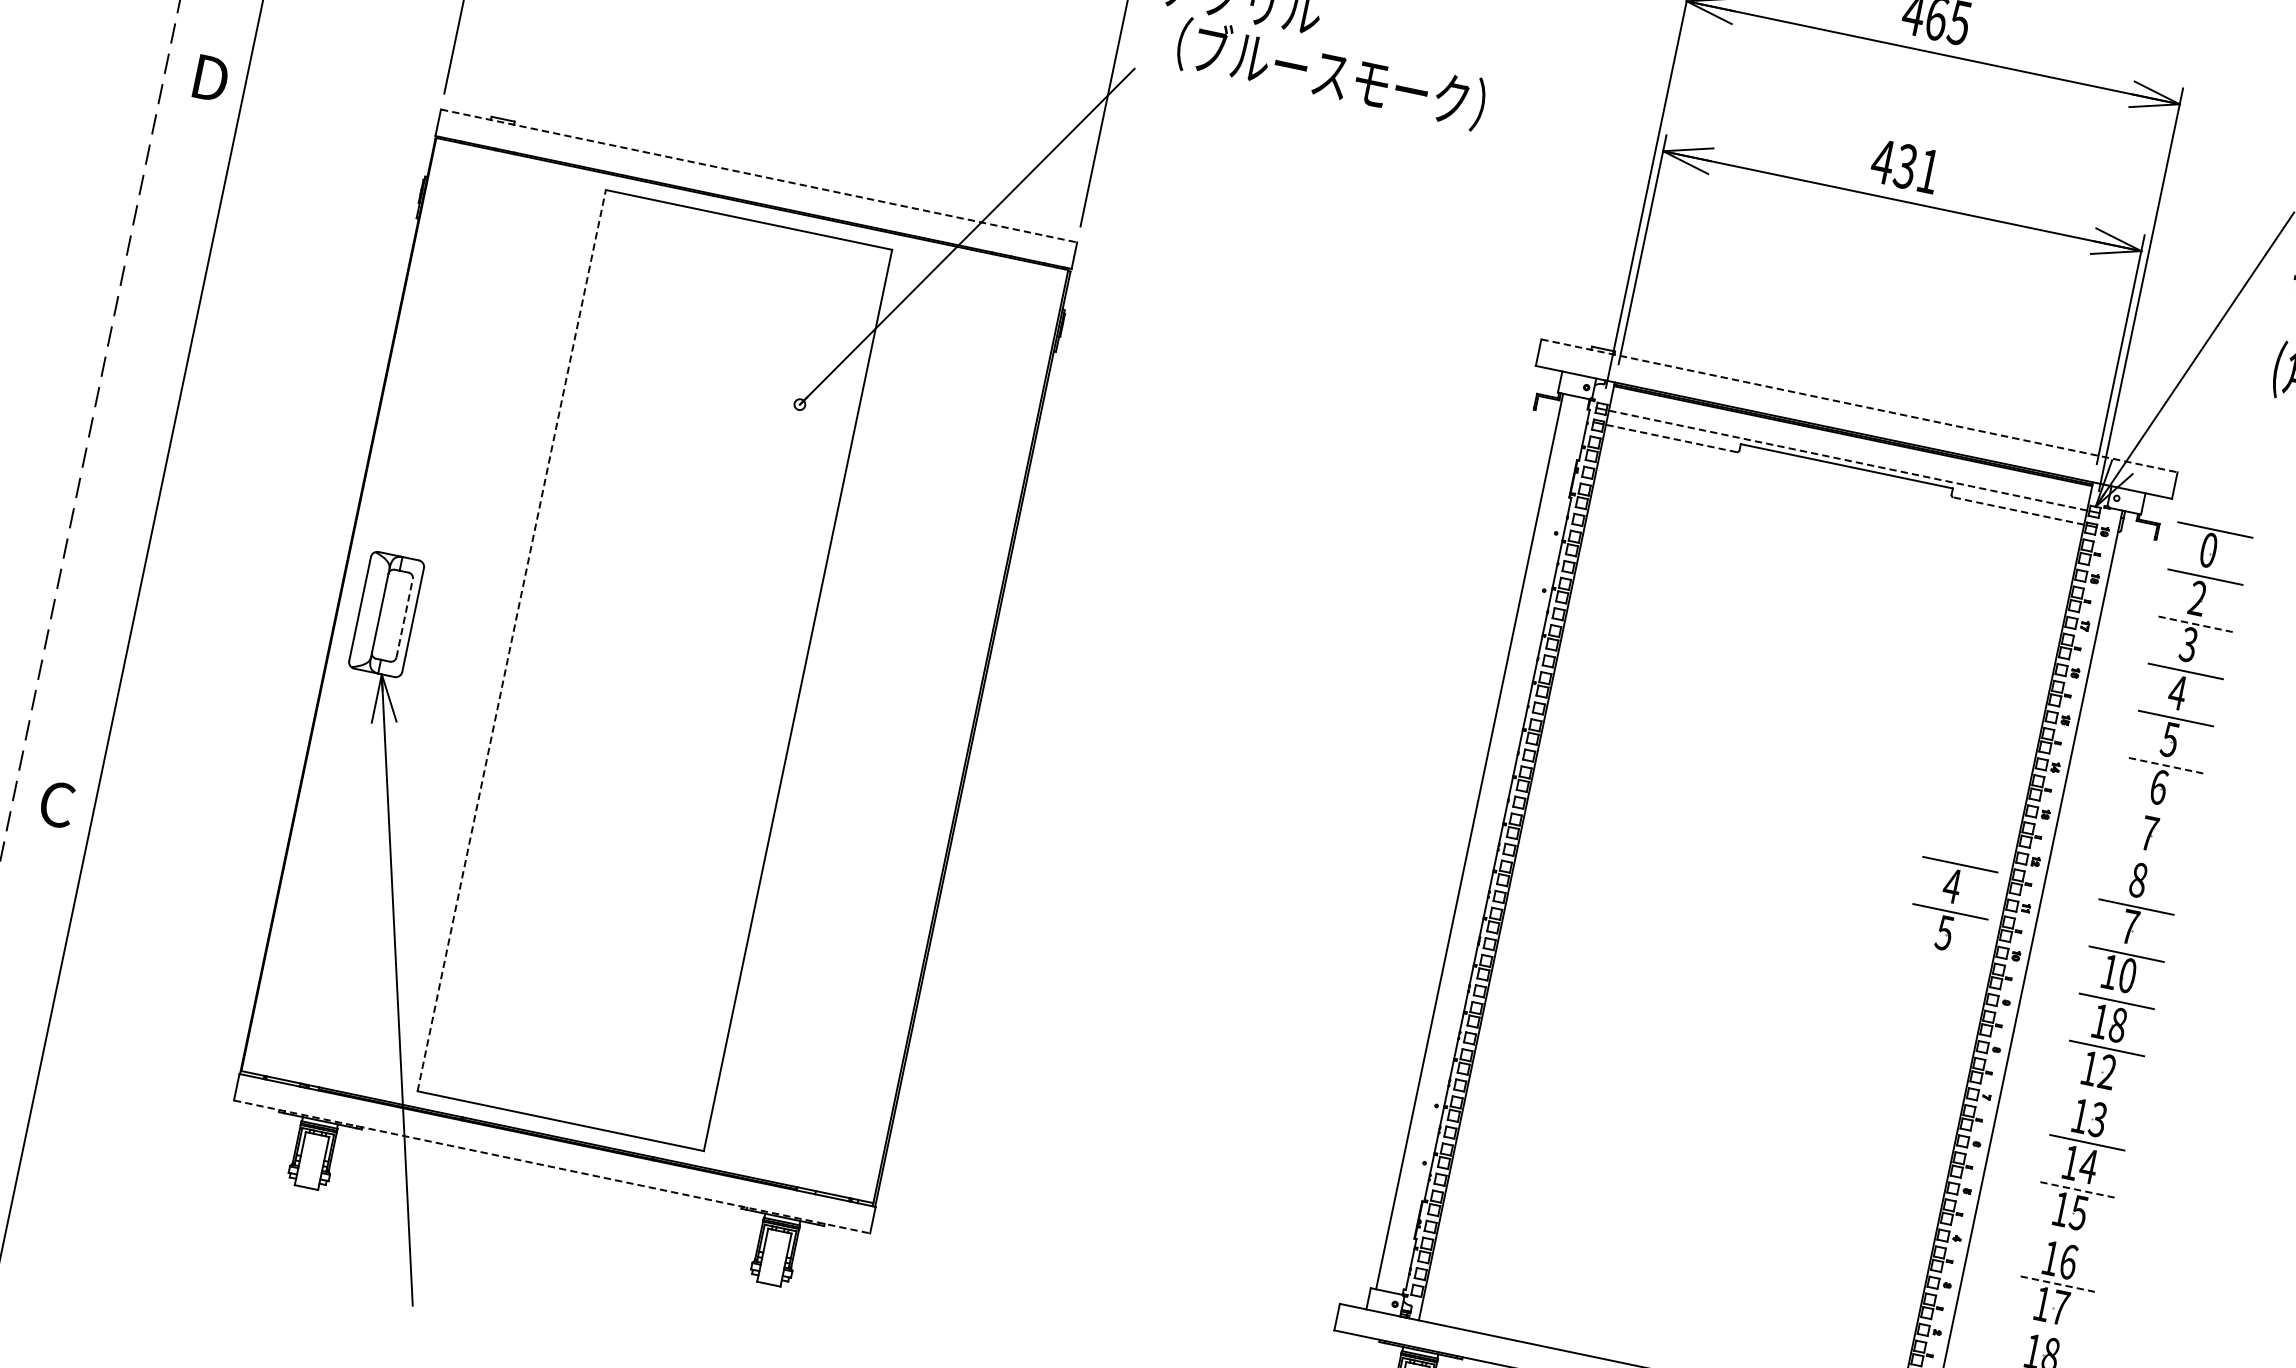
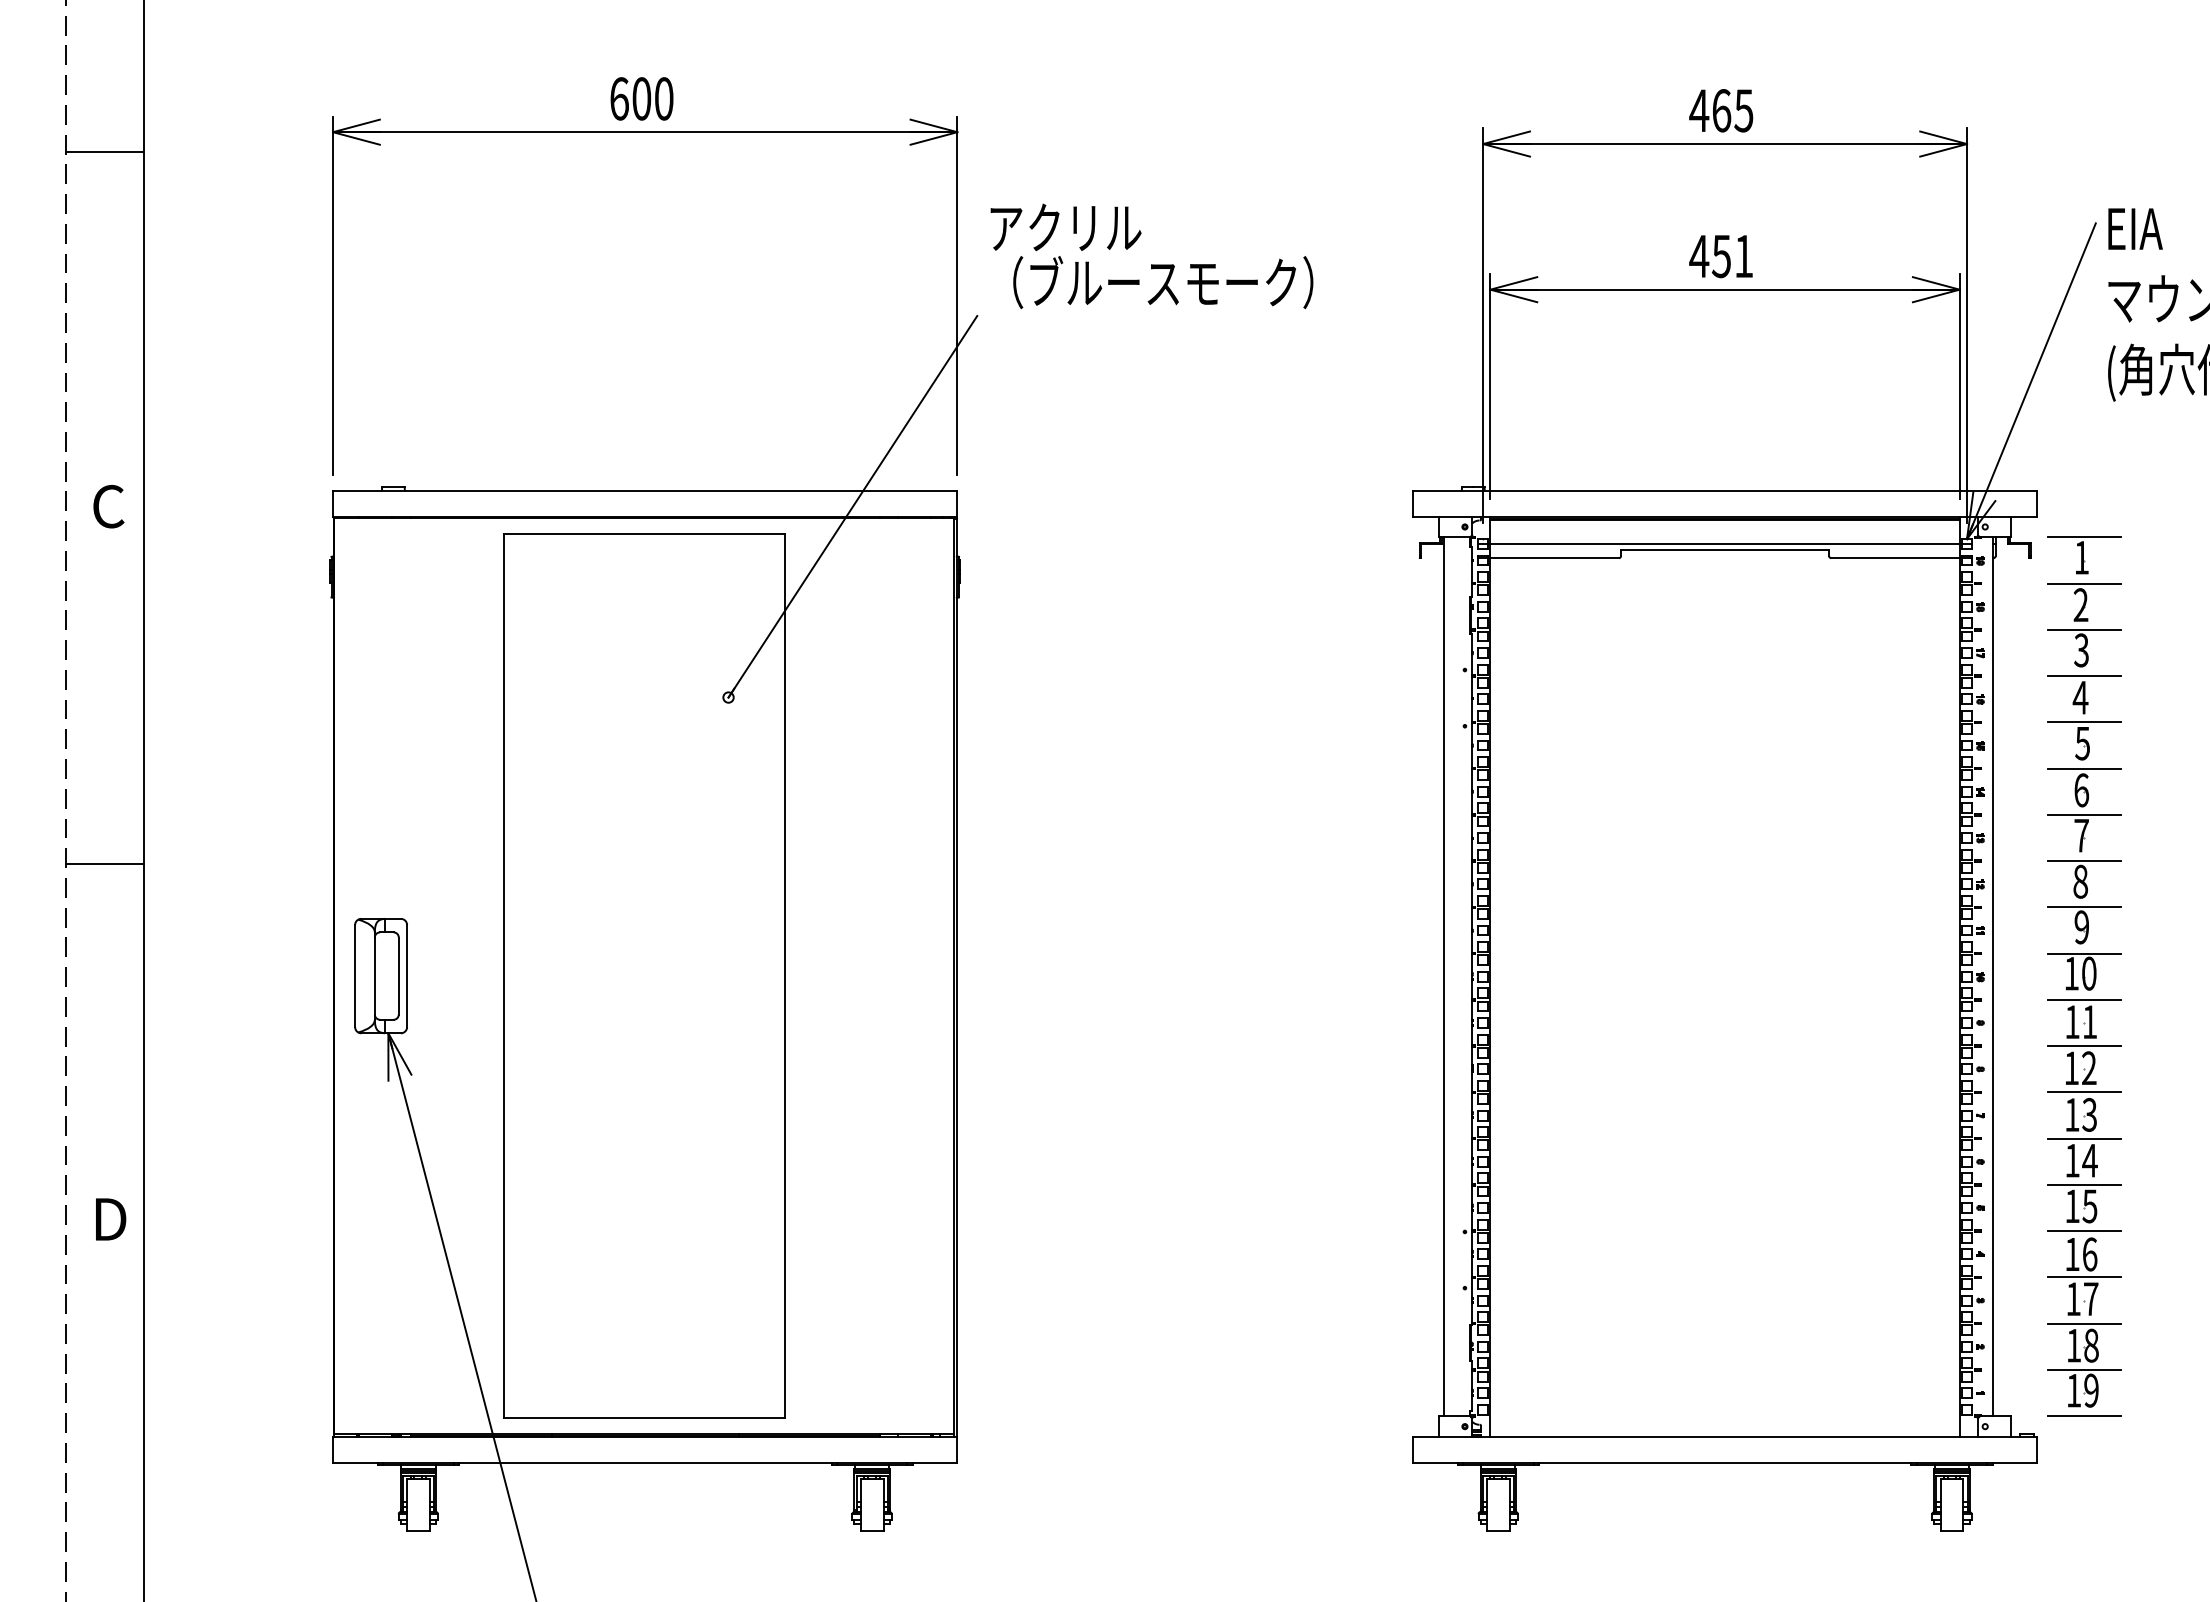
text: (209, 78) -> (109, 506), D -> C
text: (1905, 165) -> (1721, 255), 431 -> 451
line: (759, 175) -> (645, 490), dashed -> solid
line: (1859, 405) -> (1725, 490), dashed -> solid
line: (1671, 438) -> (1554, 558), dashed -> solid
line: (129, 442) -> (105, 864), added
line: (1848, 460) -> (1725, 544), dashed -> solid
line: (2017, 511) -> (1894, 558), dashed -> solid
text: (2208, 549) -> (2081, 557), 0 -> 1
line: (404, 617) -> (398, 975), dashed -> solid
line: (2196, 623) -> (2084, 629), dashed -> solid
line: (511, 639) -> (503, 975), dashed -> solid
line: (2166, 765) -> (2084, 768), dashed -> solid
text: (58, 804) -> (109, 1219), C -> D
line: (2155, 812) -> (2083, 814), added
line: (2145, 860) -> (2083, 861), added
part: (1951, 906) -> (1910, 943), removed
text: (2129, 926) -> (2081, 927), 7 -> 9
text: (2117, 1025) -> (2089, 1022), 18 -> 11
line: (2096, 1095) -> (2083, 1092), added
line: (552, 1167) -> (645, 1463), dashed -> solid
line: (2077, 1189) -> (2084, 1184), dashed -> solid
line: (2066, 1237) -> (2083, 1231), added
line: (2058, 1284) -> (2084, 1277), dashed -> solid
line: (2047, 1330) -> (2083, 1323), added

